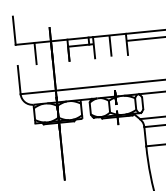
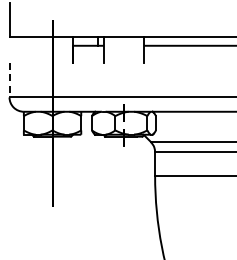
line: (110, 46) -> (123, 50), removed
line: (35, 53) -> (32, 50), removed
line: (19, 80) -> (9, 80), solid -> dashed

